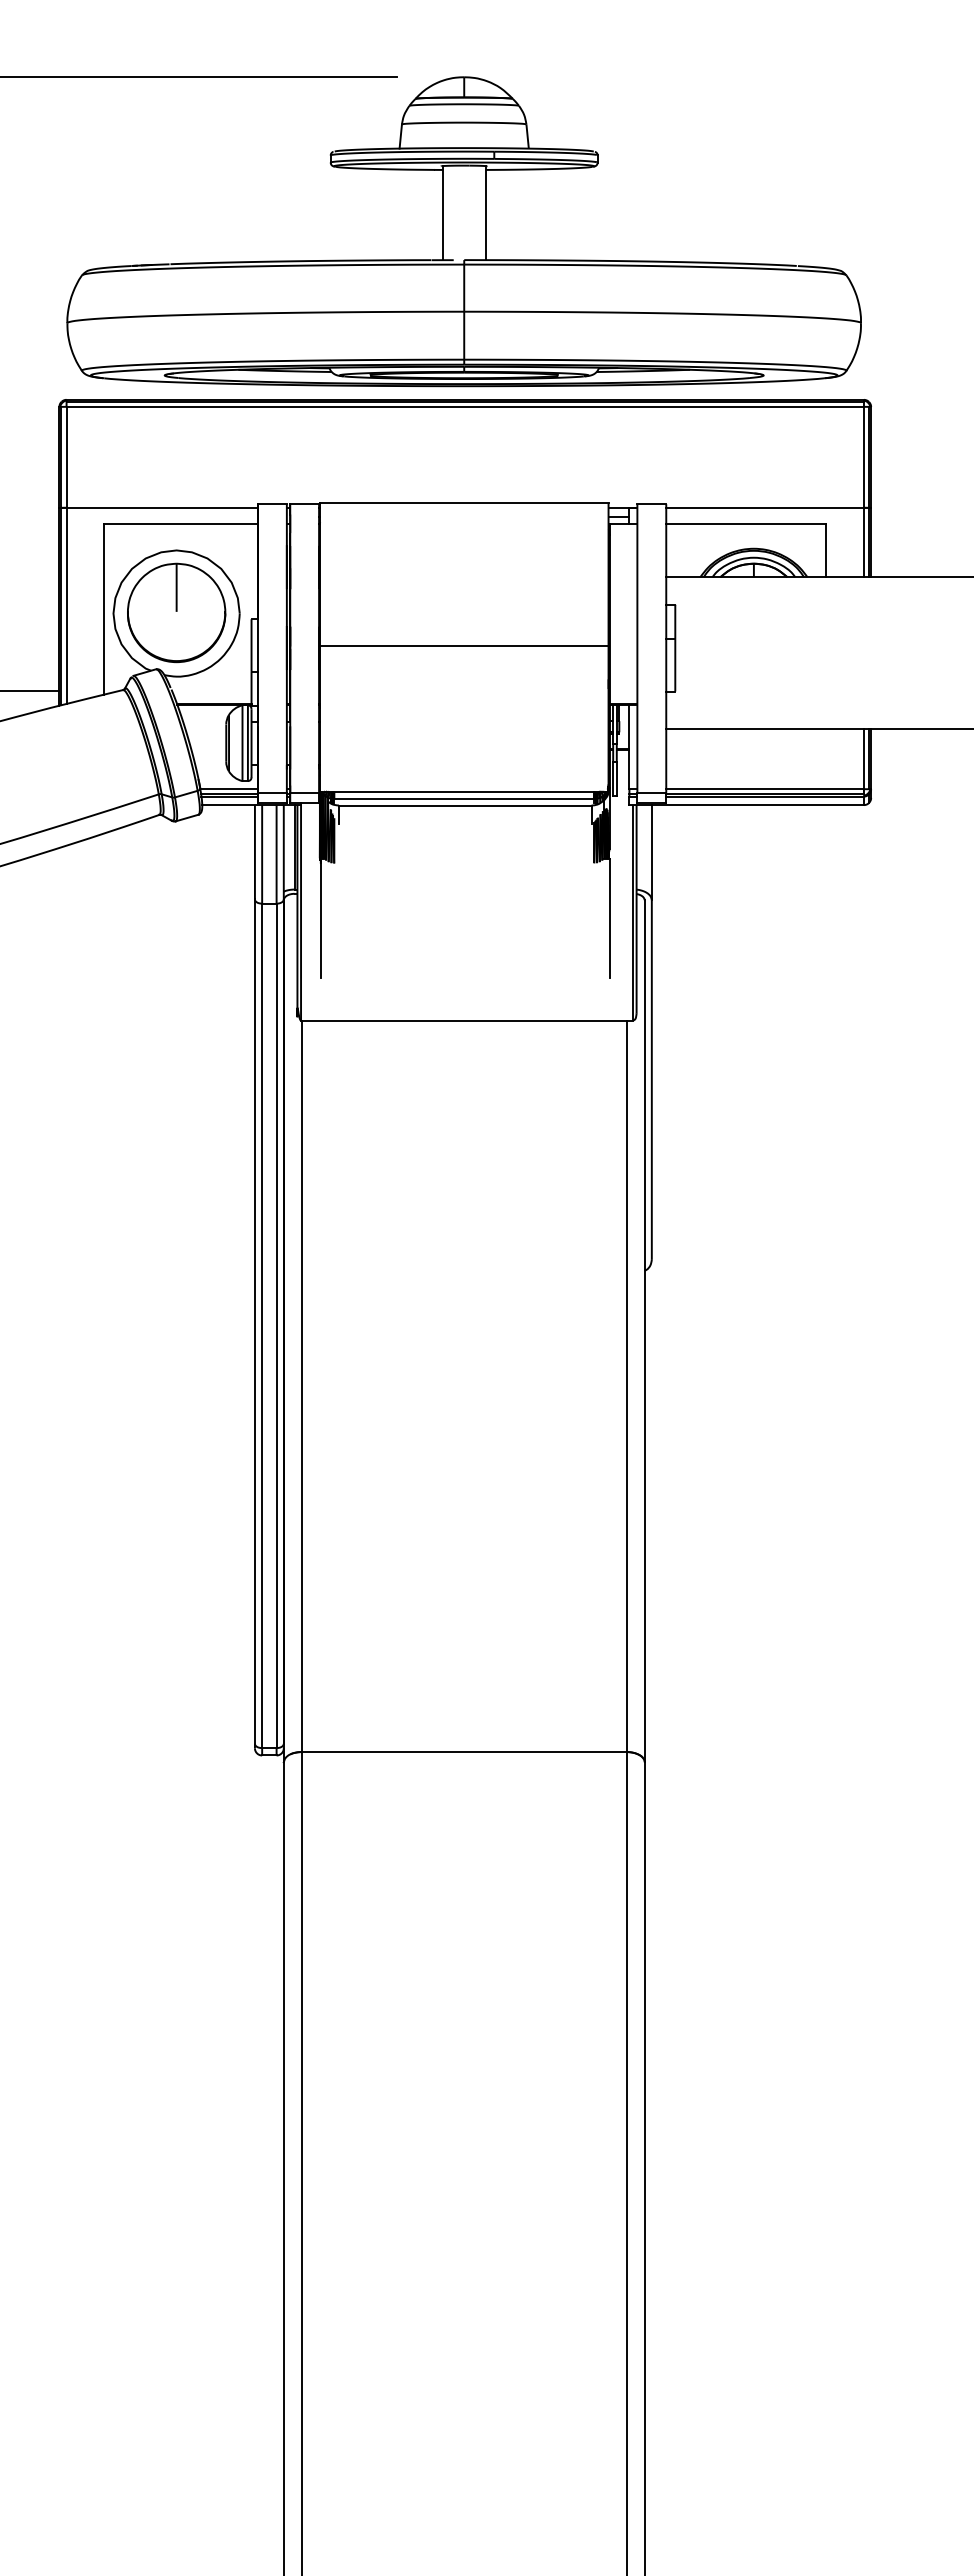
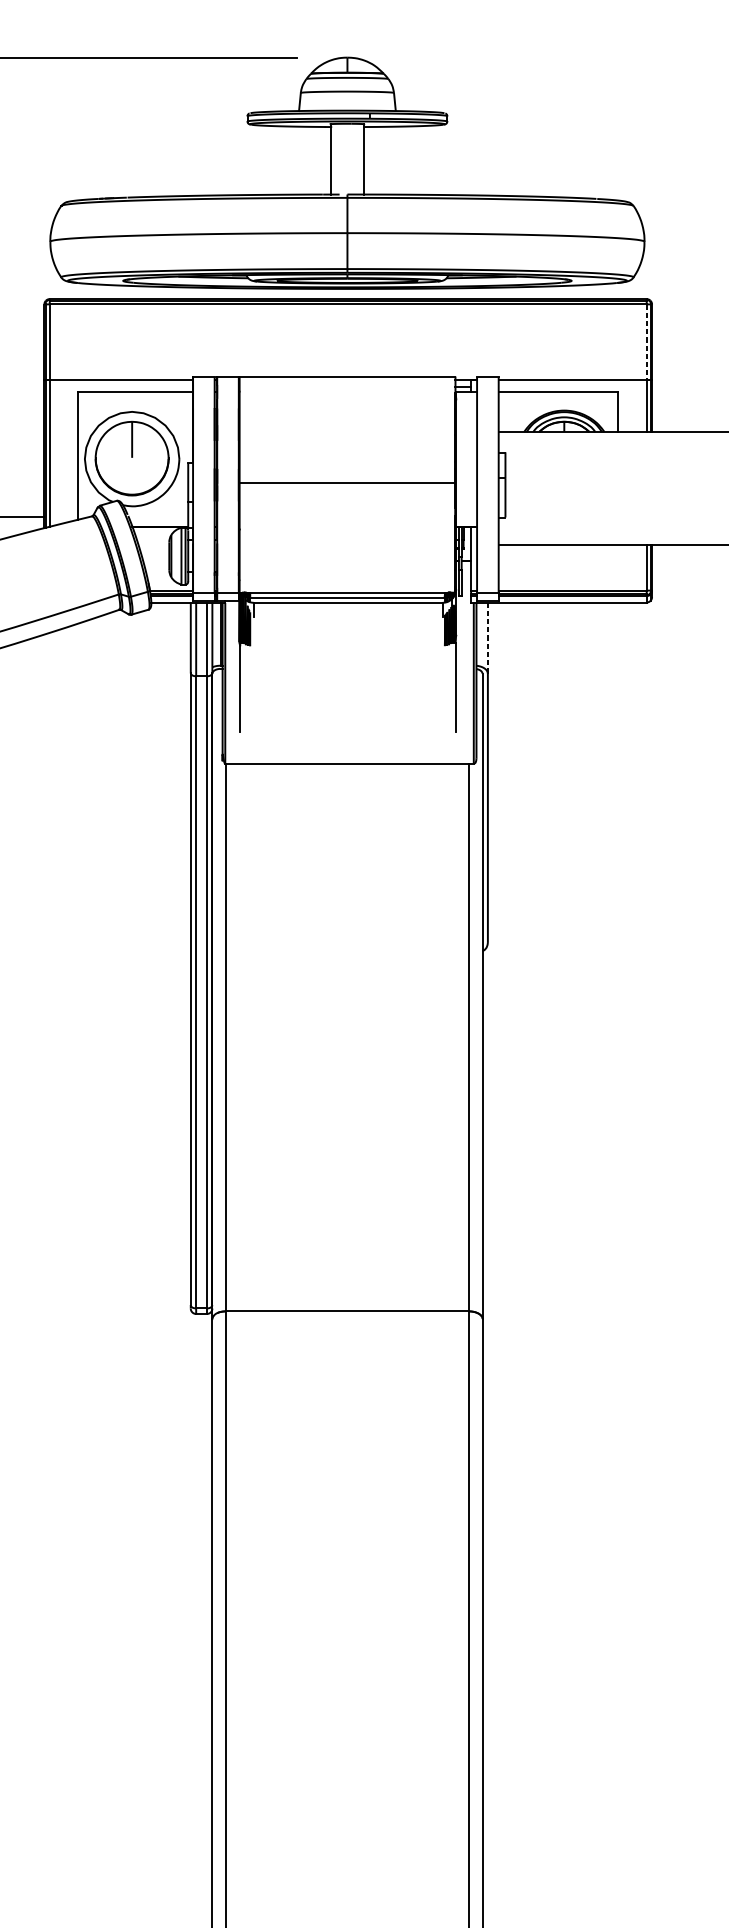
line: (863, 457) -> (646, 342), solid -> dashed
line: (651, 852) -> (487, 637), solid -> dashed

